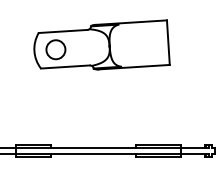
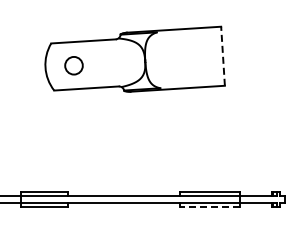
line: (168, 42) -> (223, 56), solid -> dashed
circle: (55, 49) -> (73, 65), size x0.7
line: (158, 156) -> (209, 207), solid -> dashed

